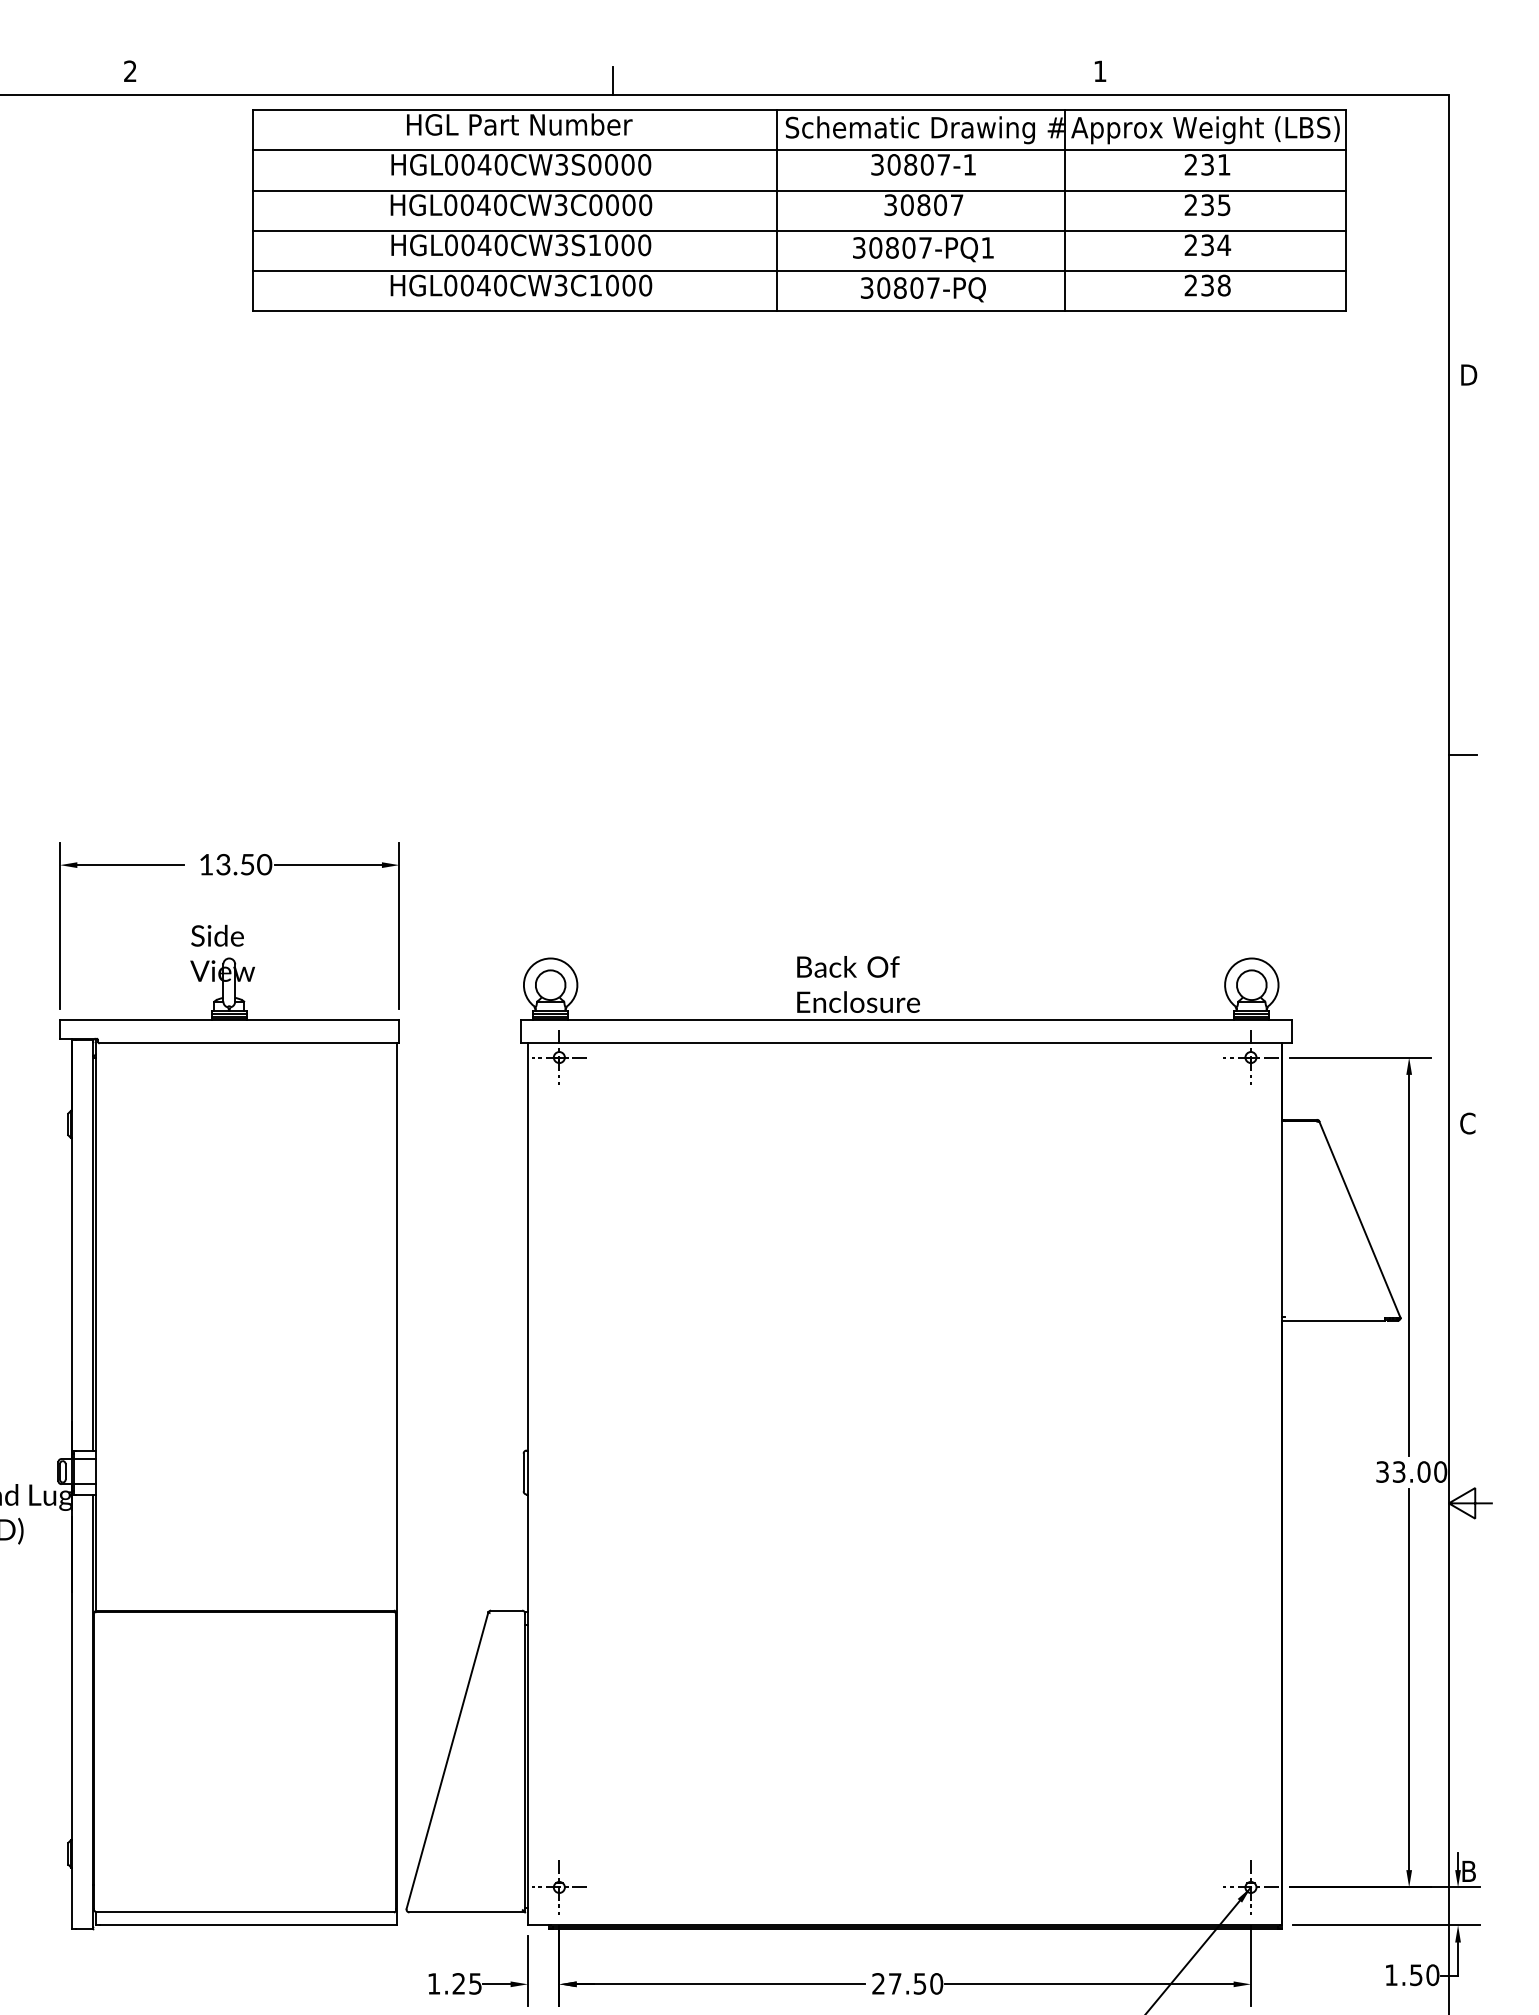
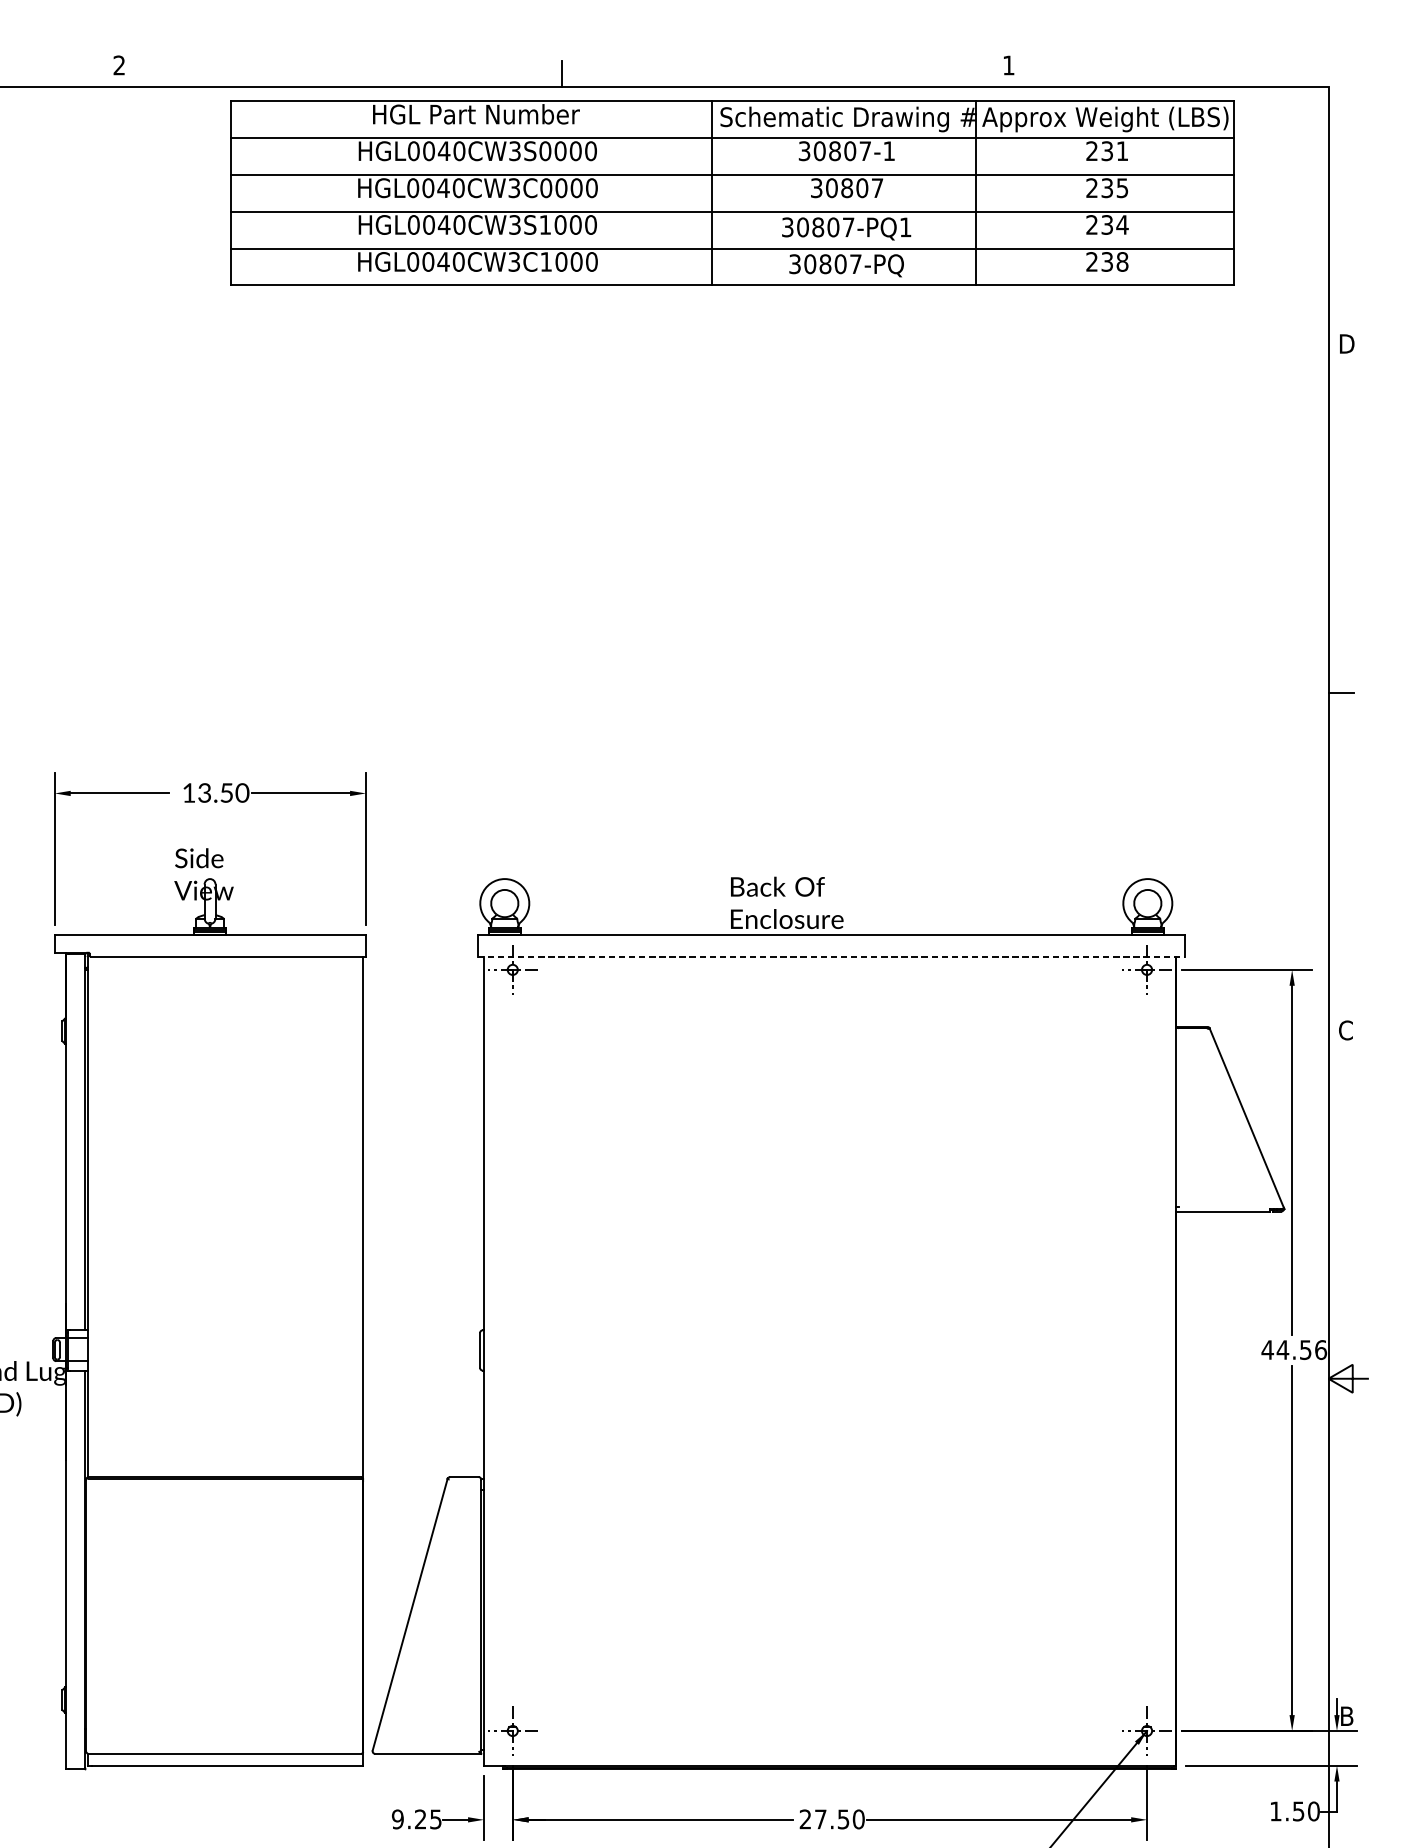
line: (906, 1043) -> (831, 957), solid -> dashed
text: (1411, 1471) -> (1294, 1349), 33.00 -> 44.56
text: (433, 1983) -> (397, 1819), 1.25 -> 9.25

